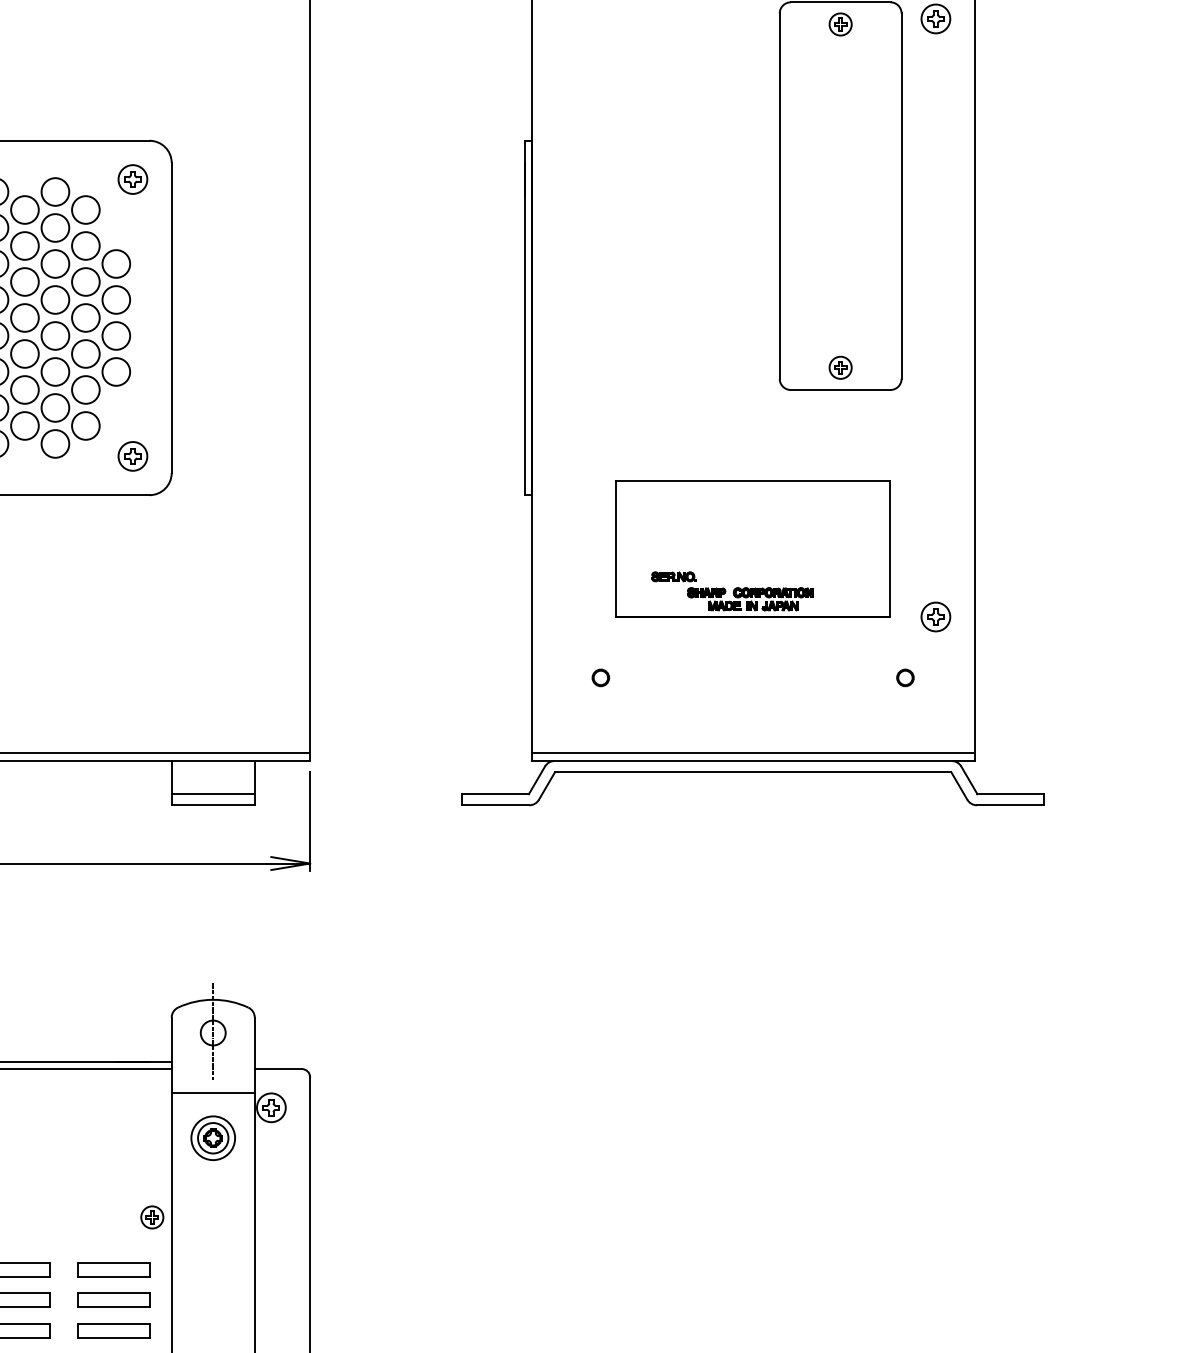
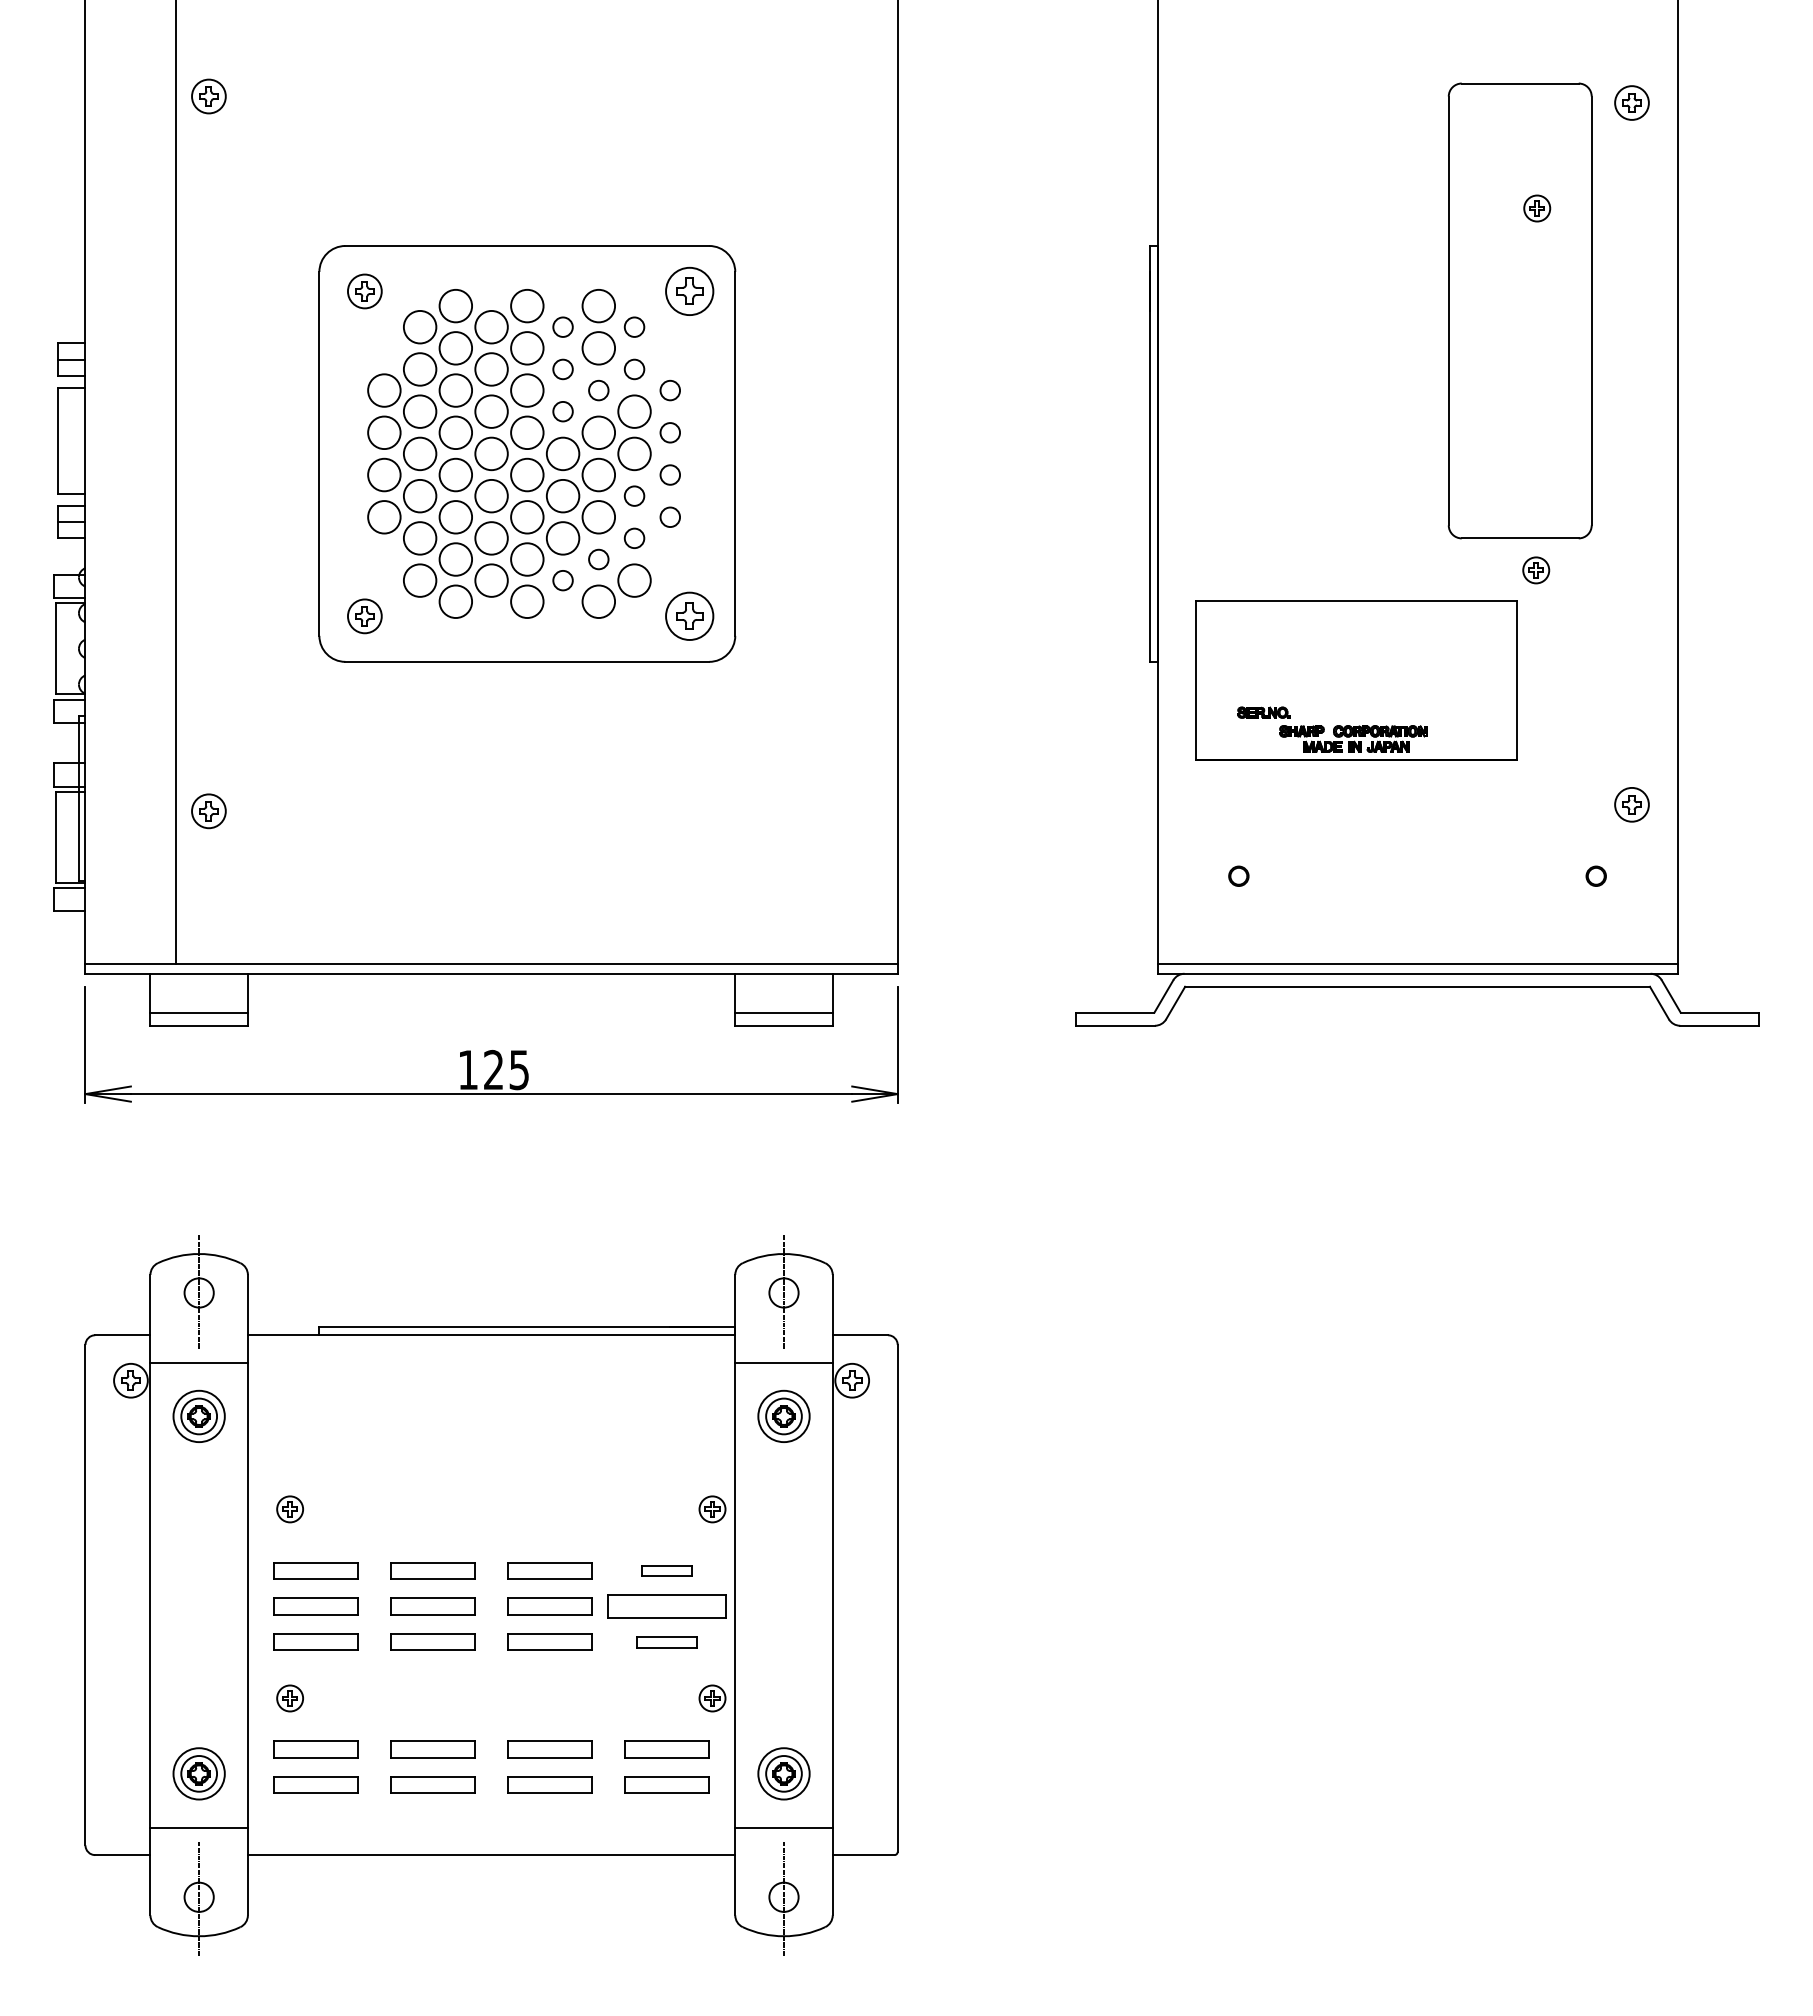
part: (840, 24) -> (1537, 208), moved
part: (132, 179) -> (689, 291), size x1.4
circle: (24, 209) -> (562, 326), size x0.6
circle: (85, 209) -> (634, 326), size x0.6
circle: (24, 246) -> (562, 369), size x0.6
circle: (85, 246) -> (634, 369), size x0.6
circle: (55, 263) -> (598, 390), size x0.6
circle: (116, 263) -> (670, 390), size x0.6
circle: (24, 281) -> (562, 411), size x0.6
circle: (116, 299) -> (670, 432), size x0.6
circle: (116, 335) -> (670, 474), size x0.6
circle: (85, 353) -> (634, 495), size x0.6
part: (840, 367) -> (1536, 570), moved
circle: (116, 372) -> (670, 517), size x0.6
circle: (85, 390) -> (634, 538), size x0.6
circle: (55, 407) -> (598, 559), size x0.6
circle: (24, 425) -> (562, 580), size x0.6
part: (132, 456) -> (689, 616), size x1.4
part: (753, 549) -> (1356, 680), moved
part: (113, 1269) -> (666, 1570), size x0.6
part: (113, 1300) -> (666, 1606), size x1.4
part: (113, 1330) -> (666, 1641), size x0.7

